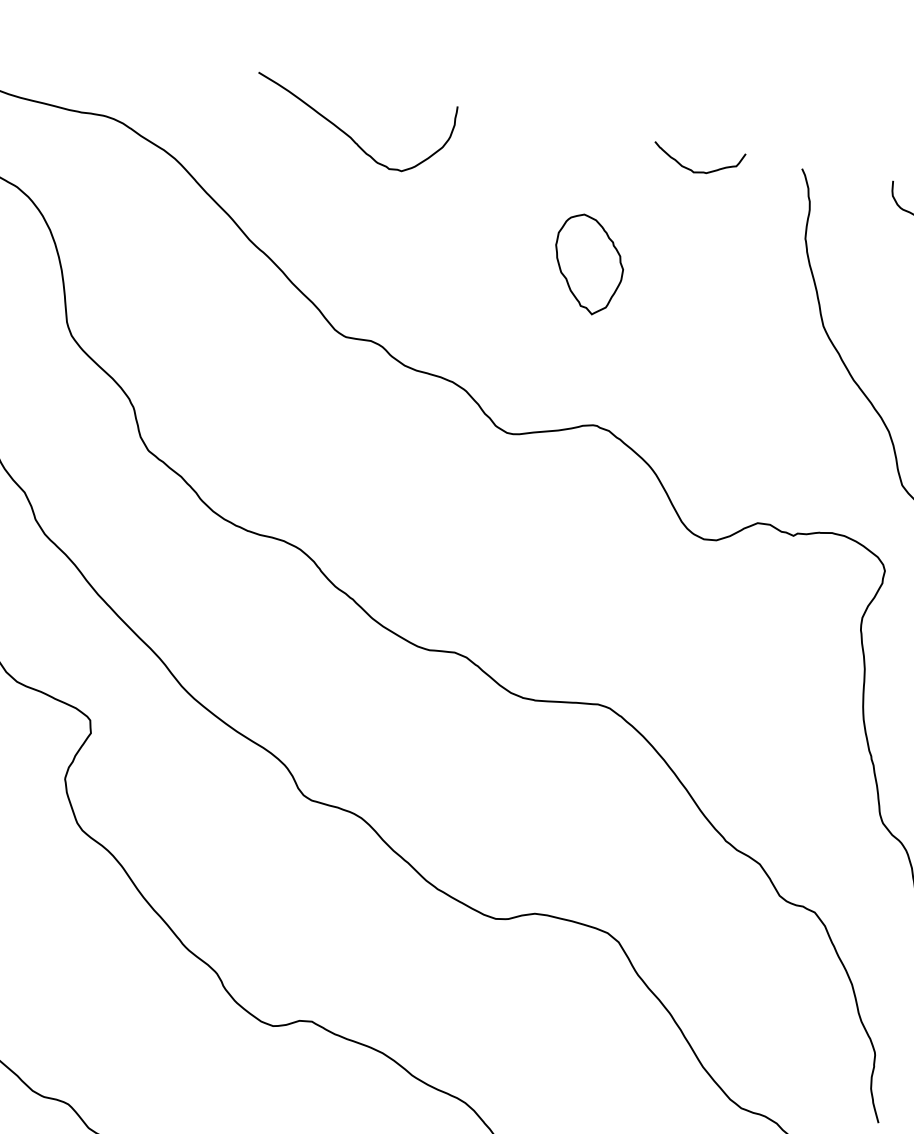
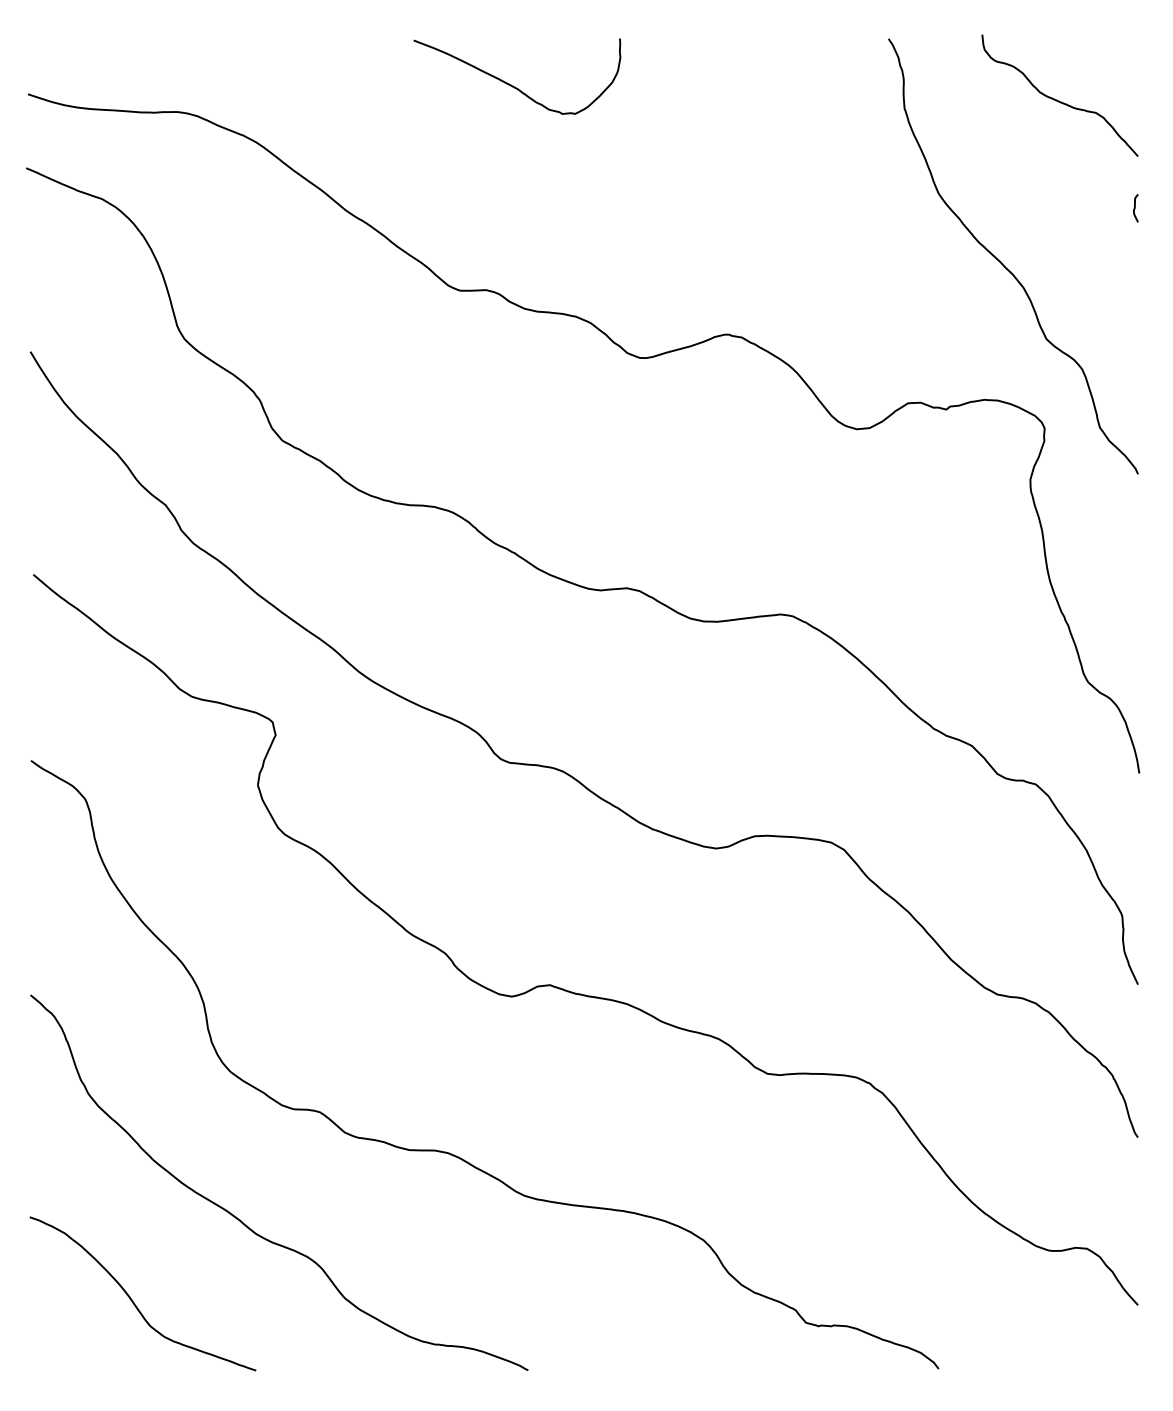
curve: (346, 133) -> (513, 85), moved
curve: (696, 171) -> (782, 60), removed
part: (587, 264) -> (690, 173), removed

